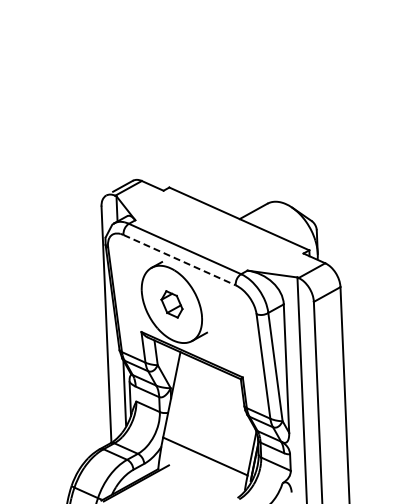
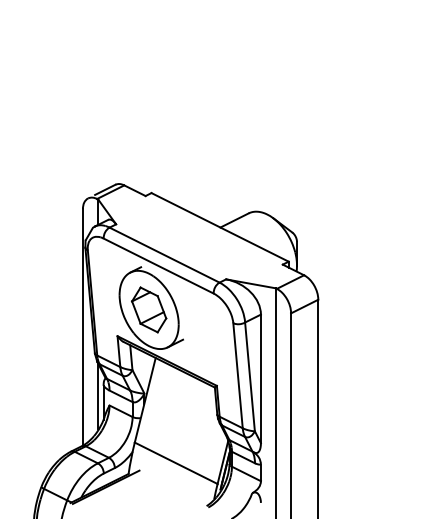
line: (180, 260) -> (159, 266), dashed -> solid
part: (172, 303) -> (149, 309), size x1.67

